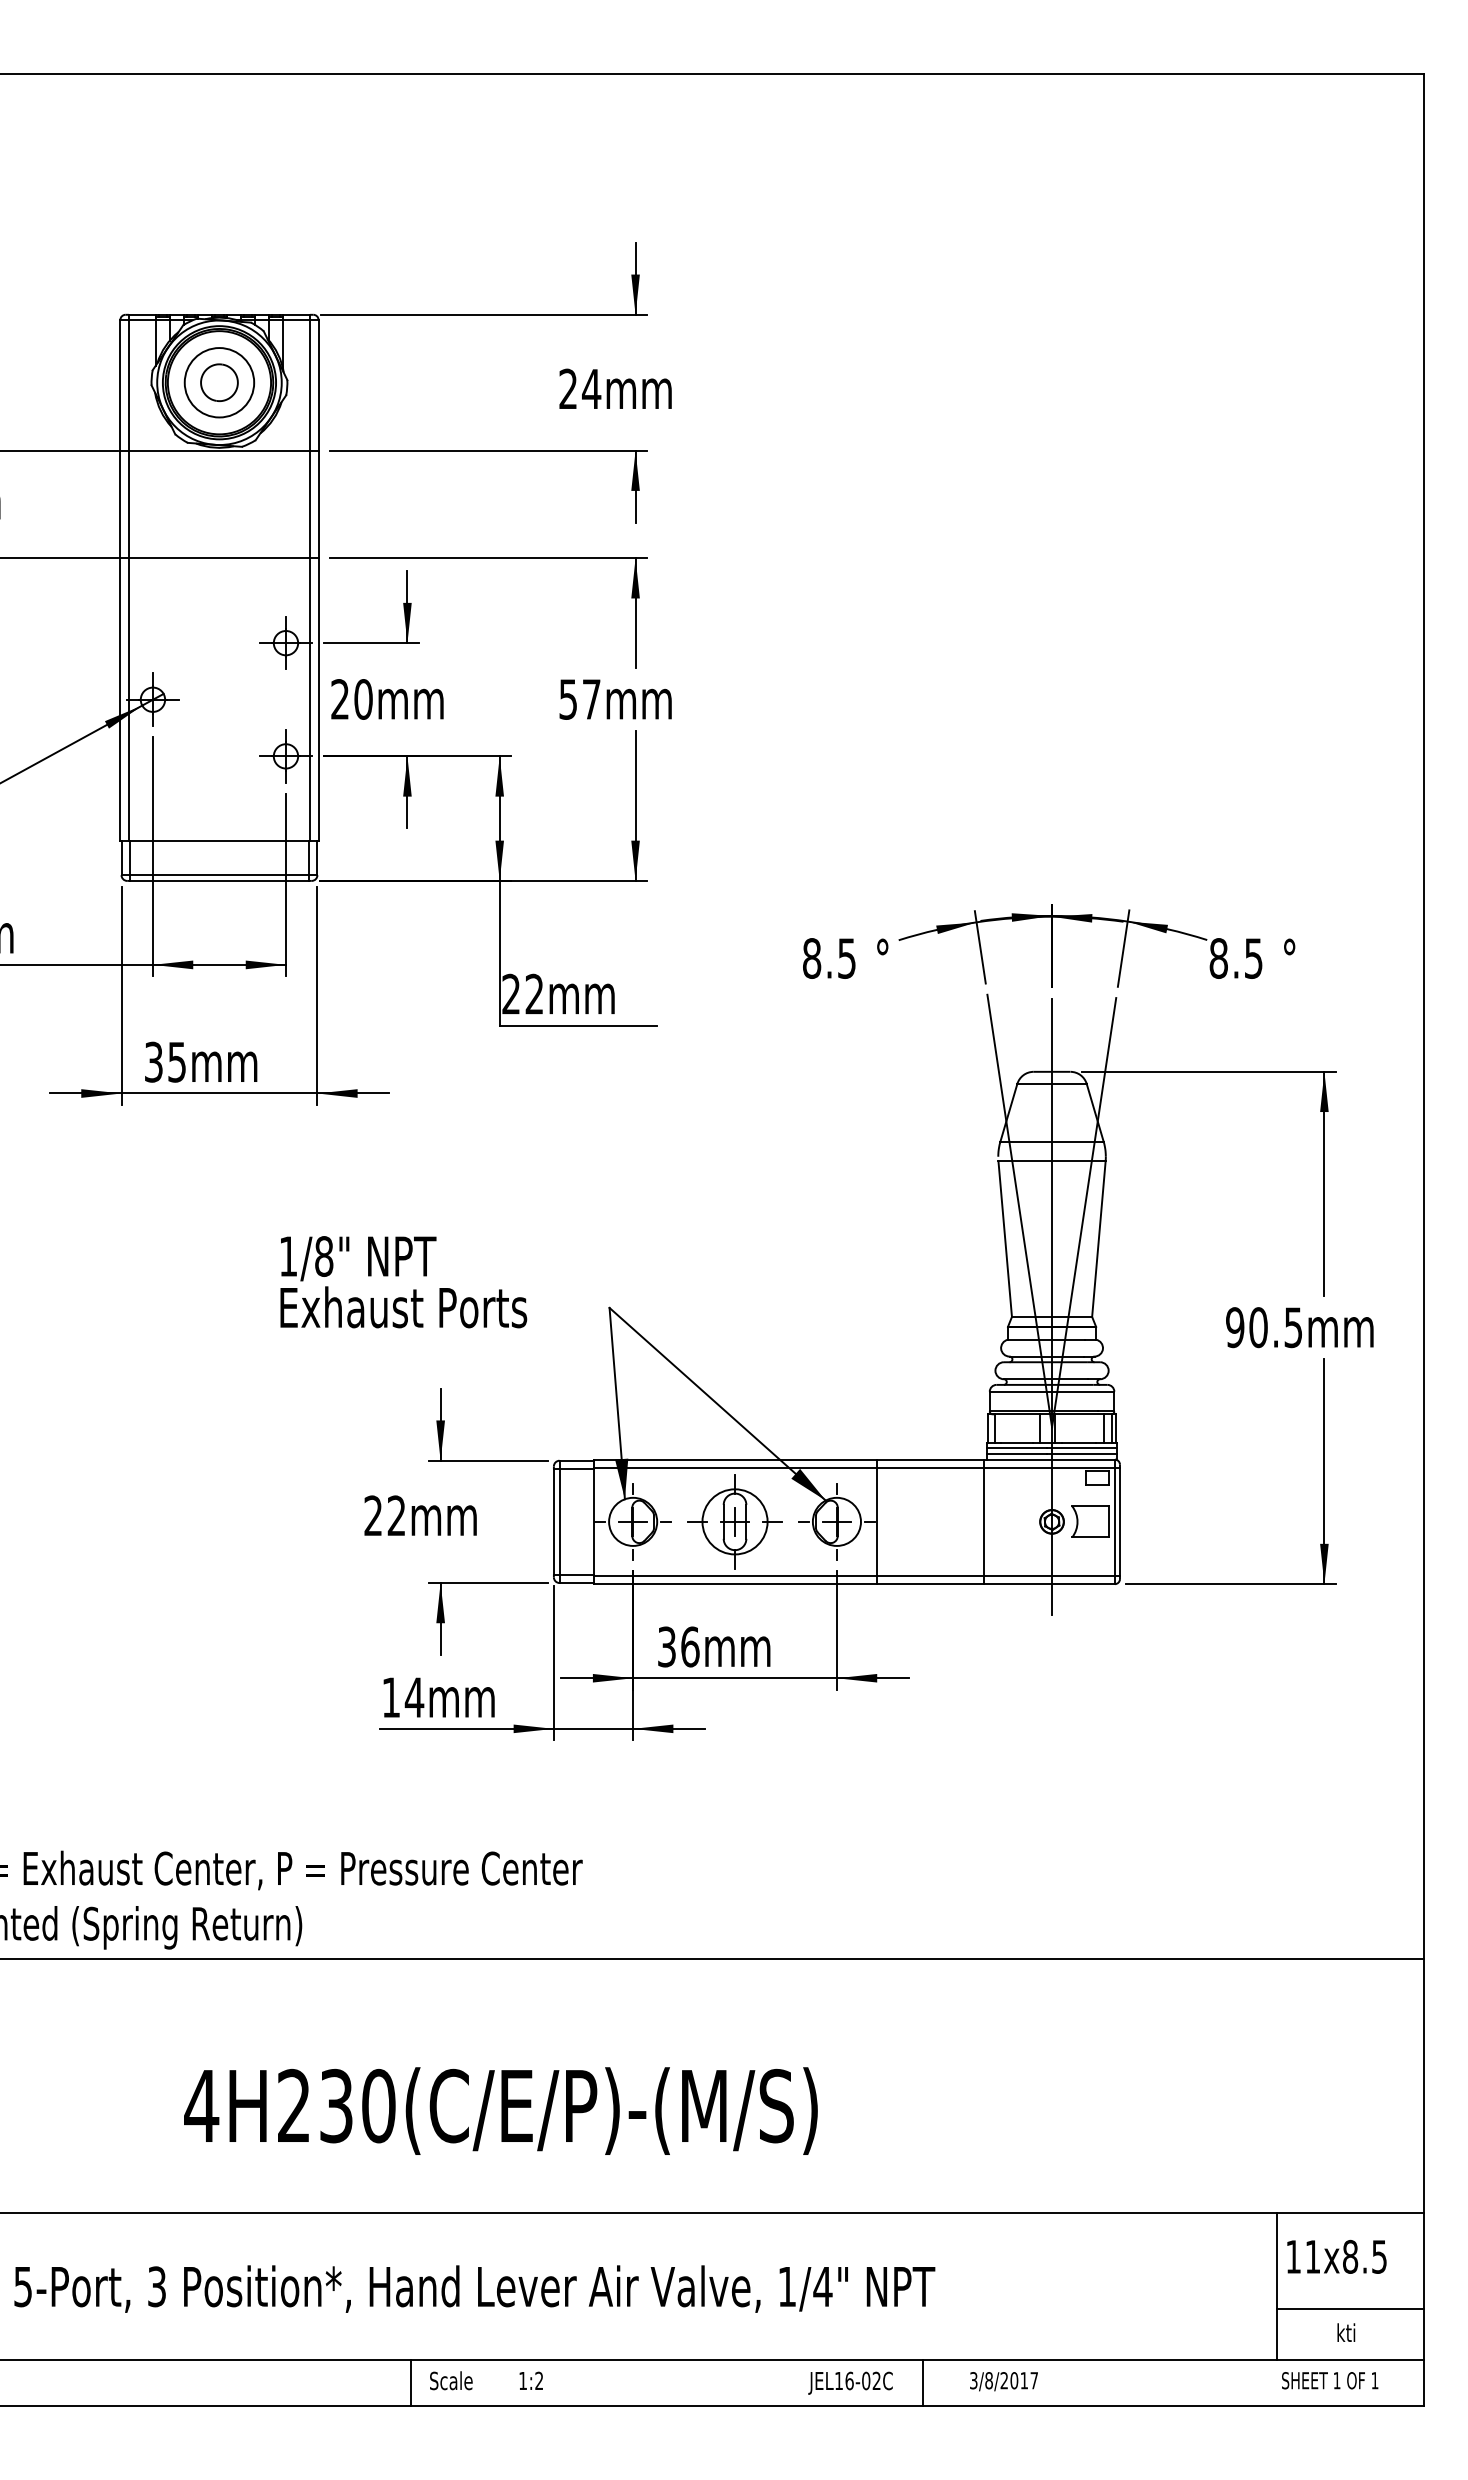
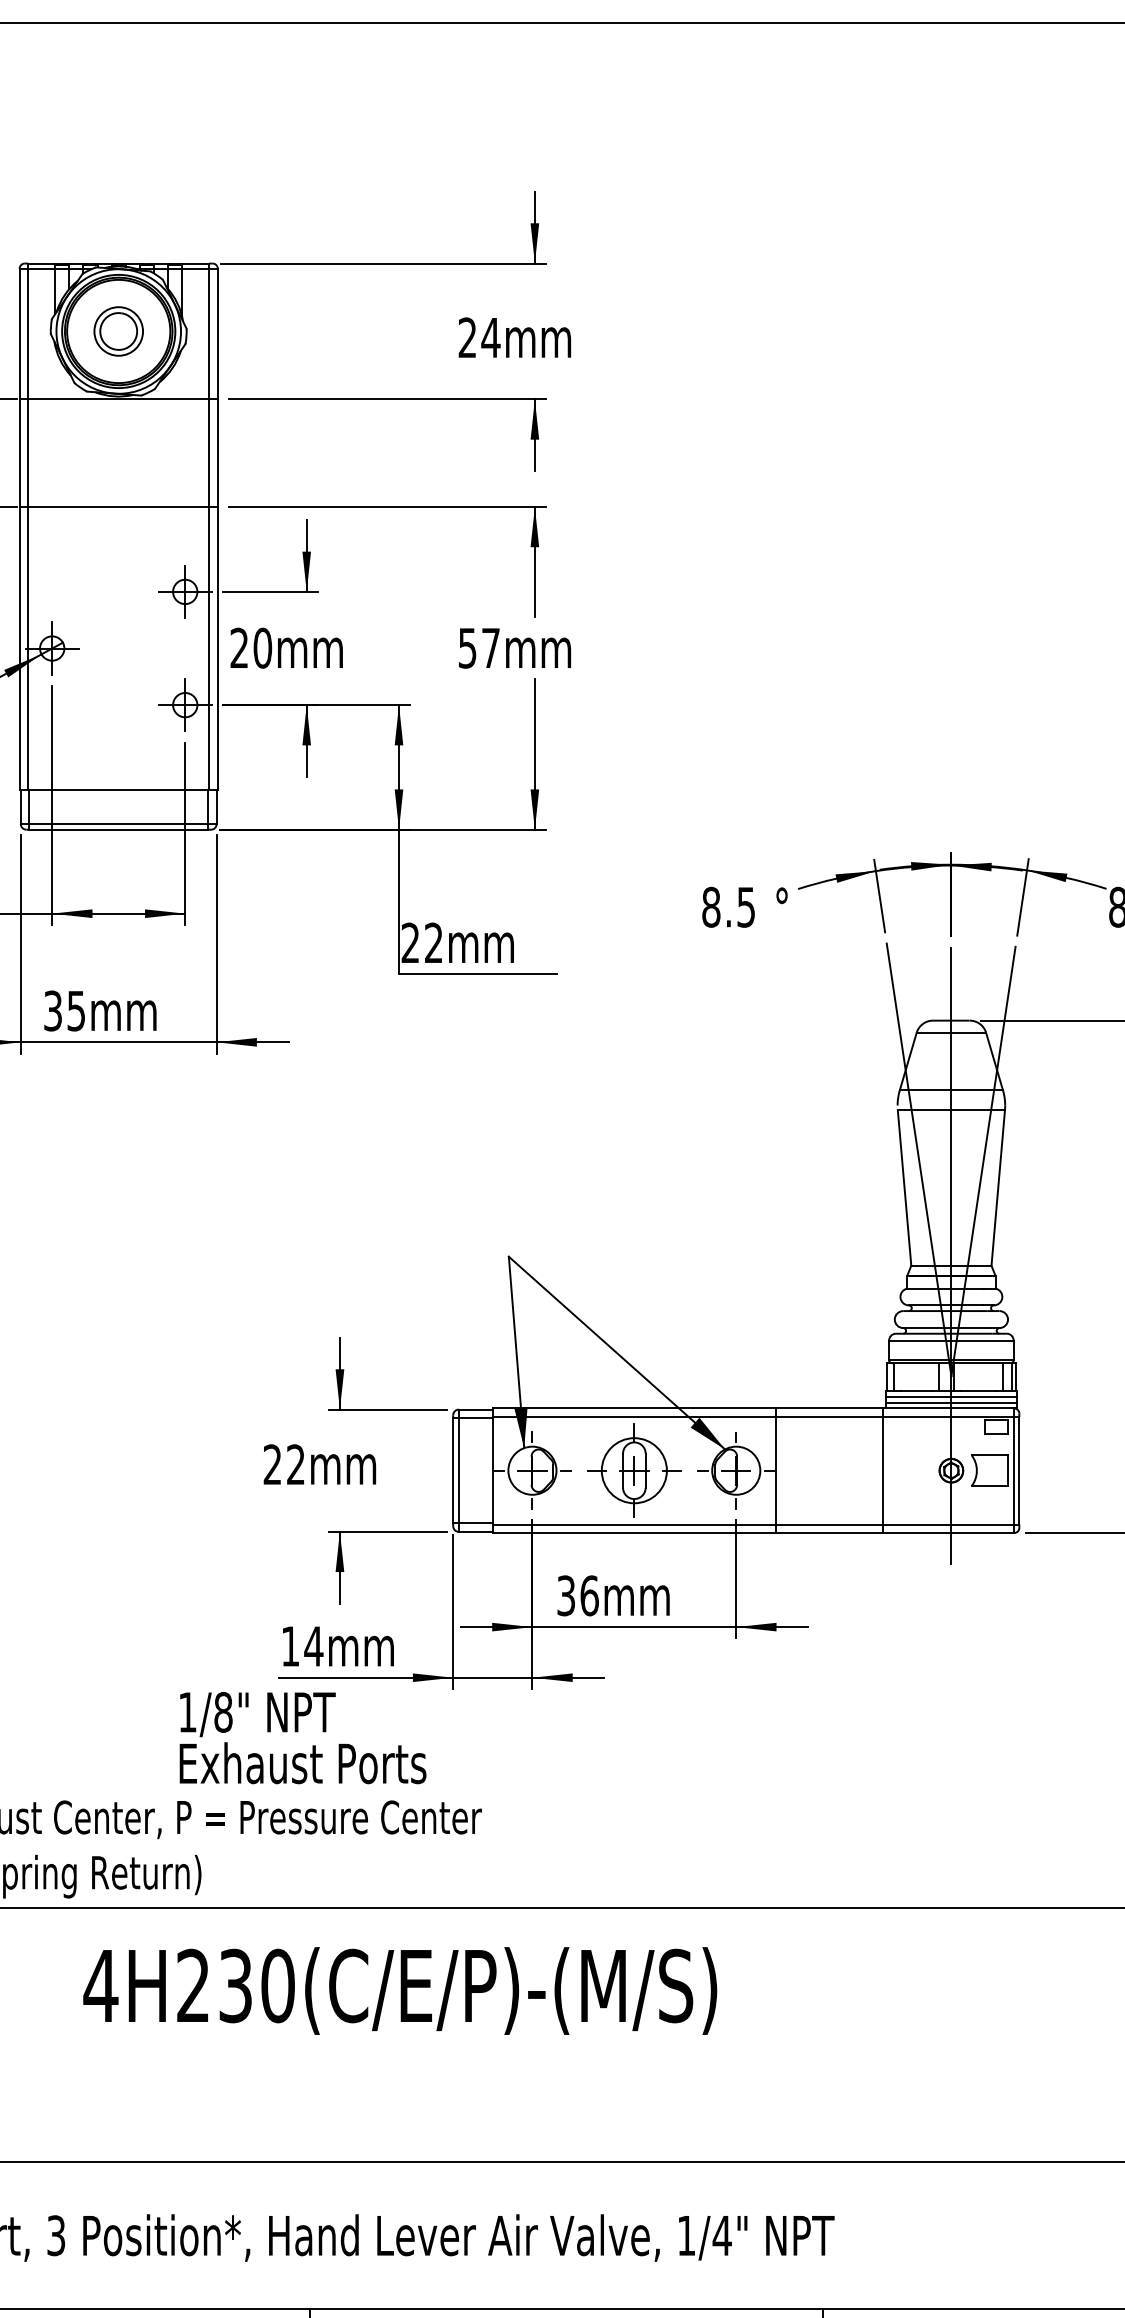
circle: (219, 382) -> (118, 331), size x0.7
text: (403, 1282) -> (302, 1738), moved
text: (500, 2110) -> (399, 1990), moved

